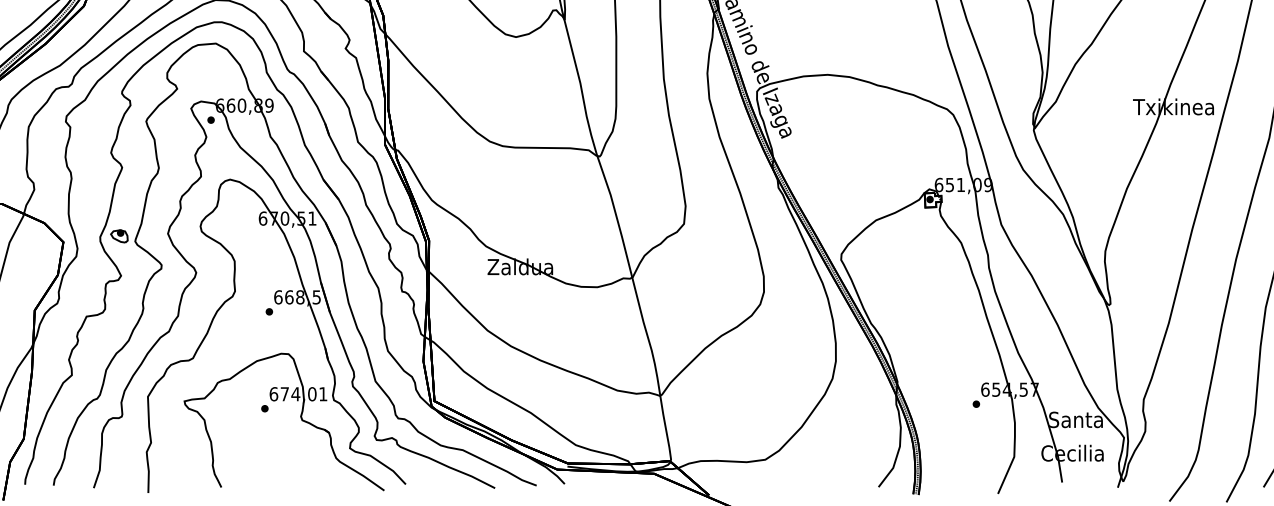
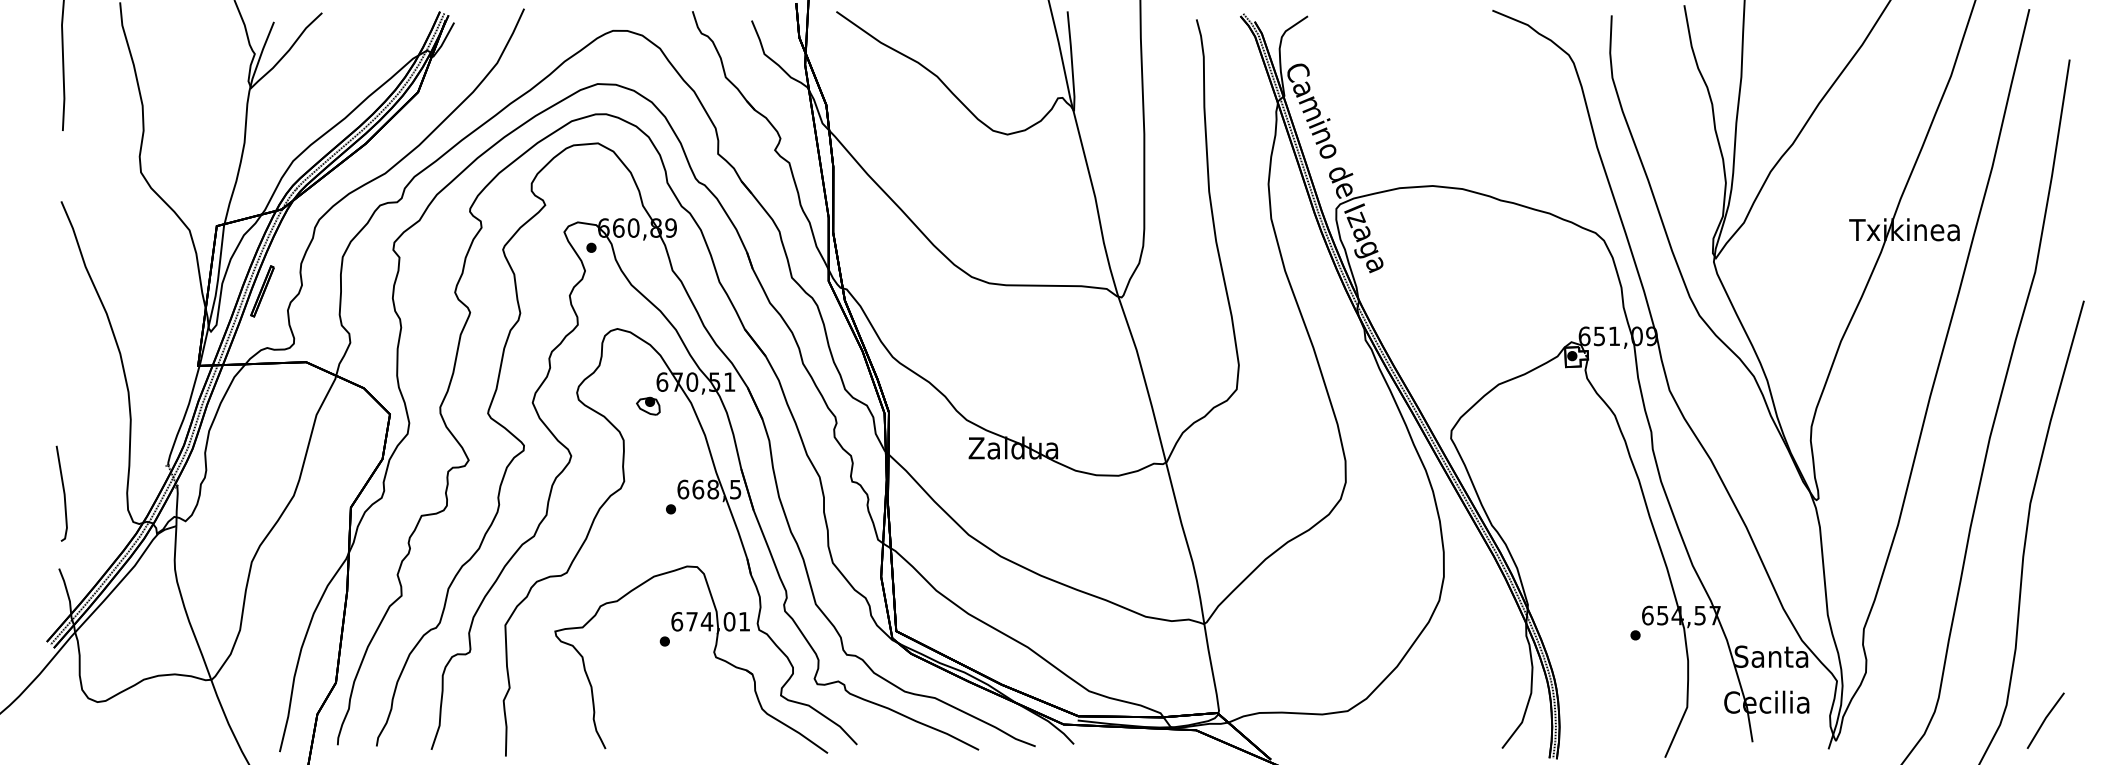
part: (119, 235) -> (648, 405), moved

